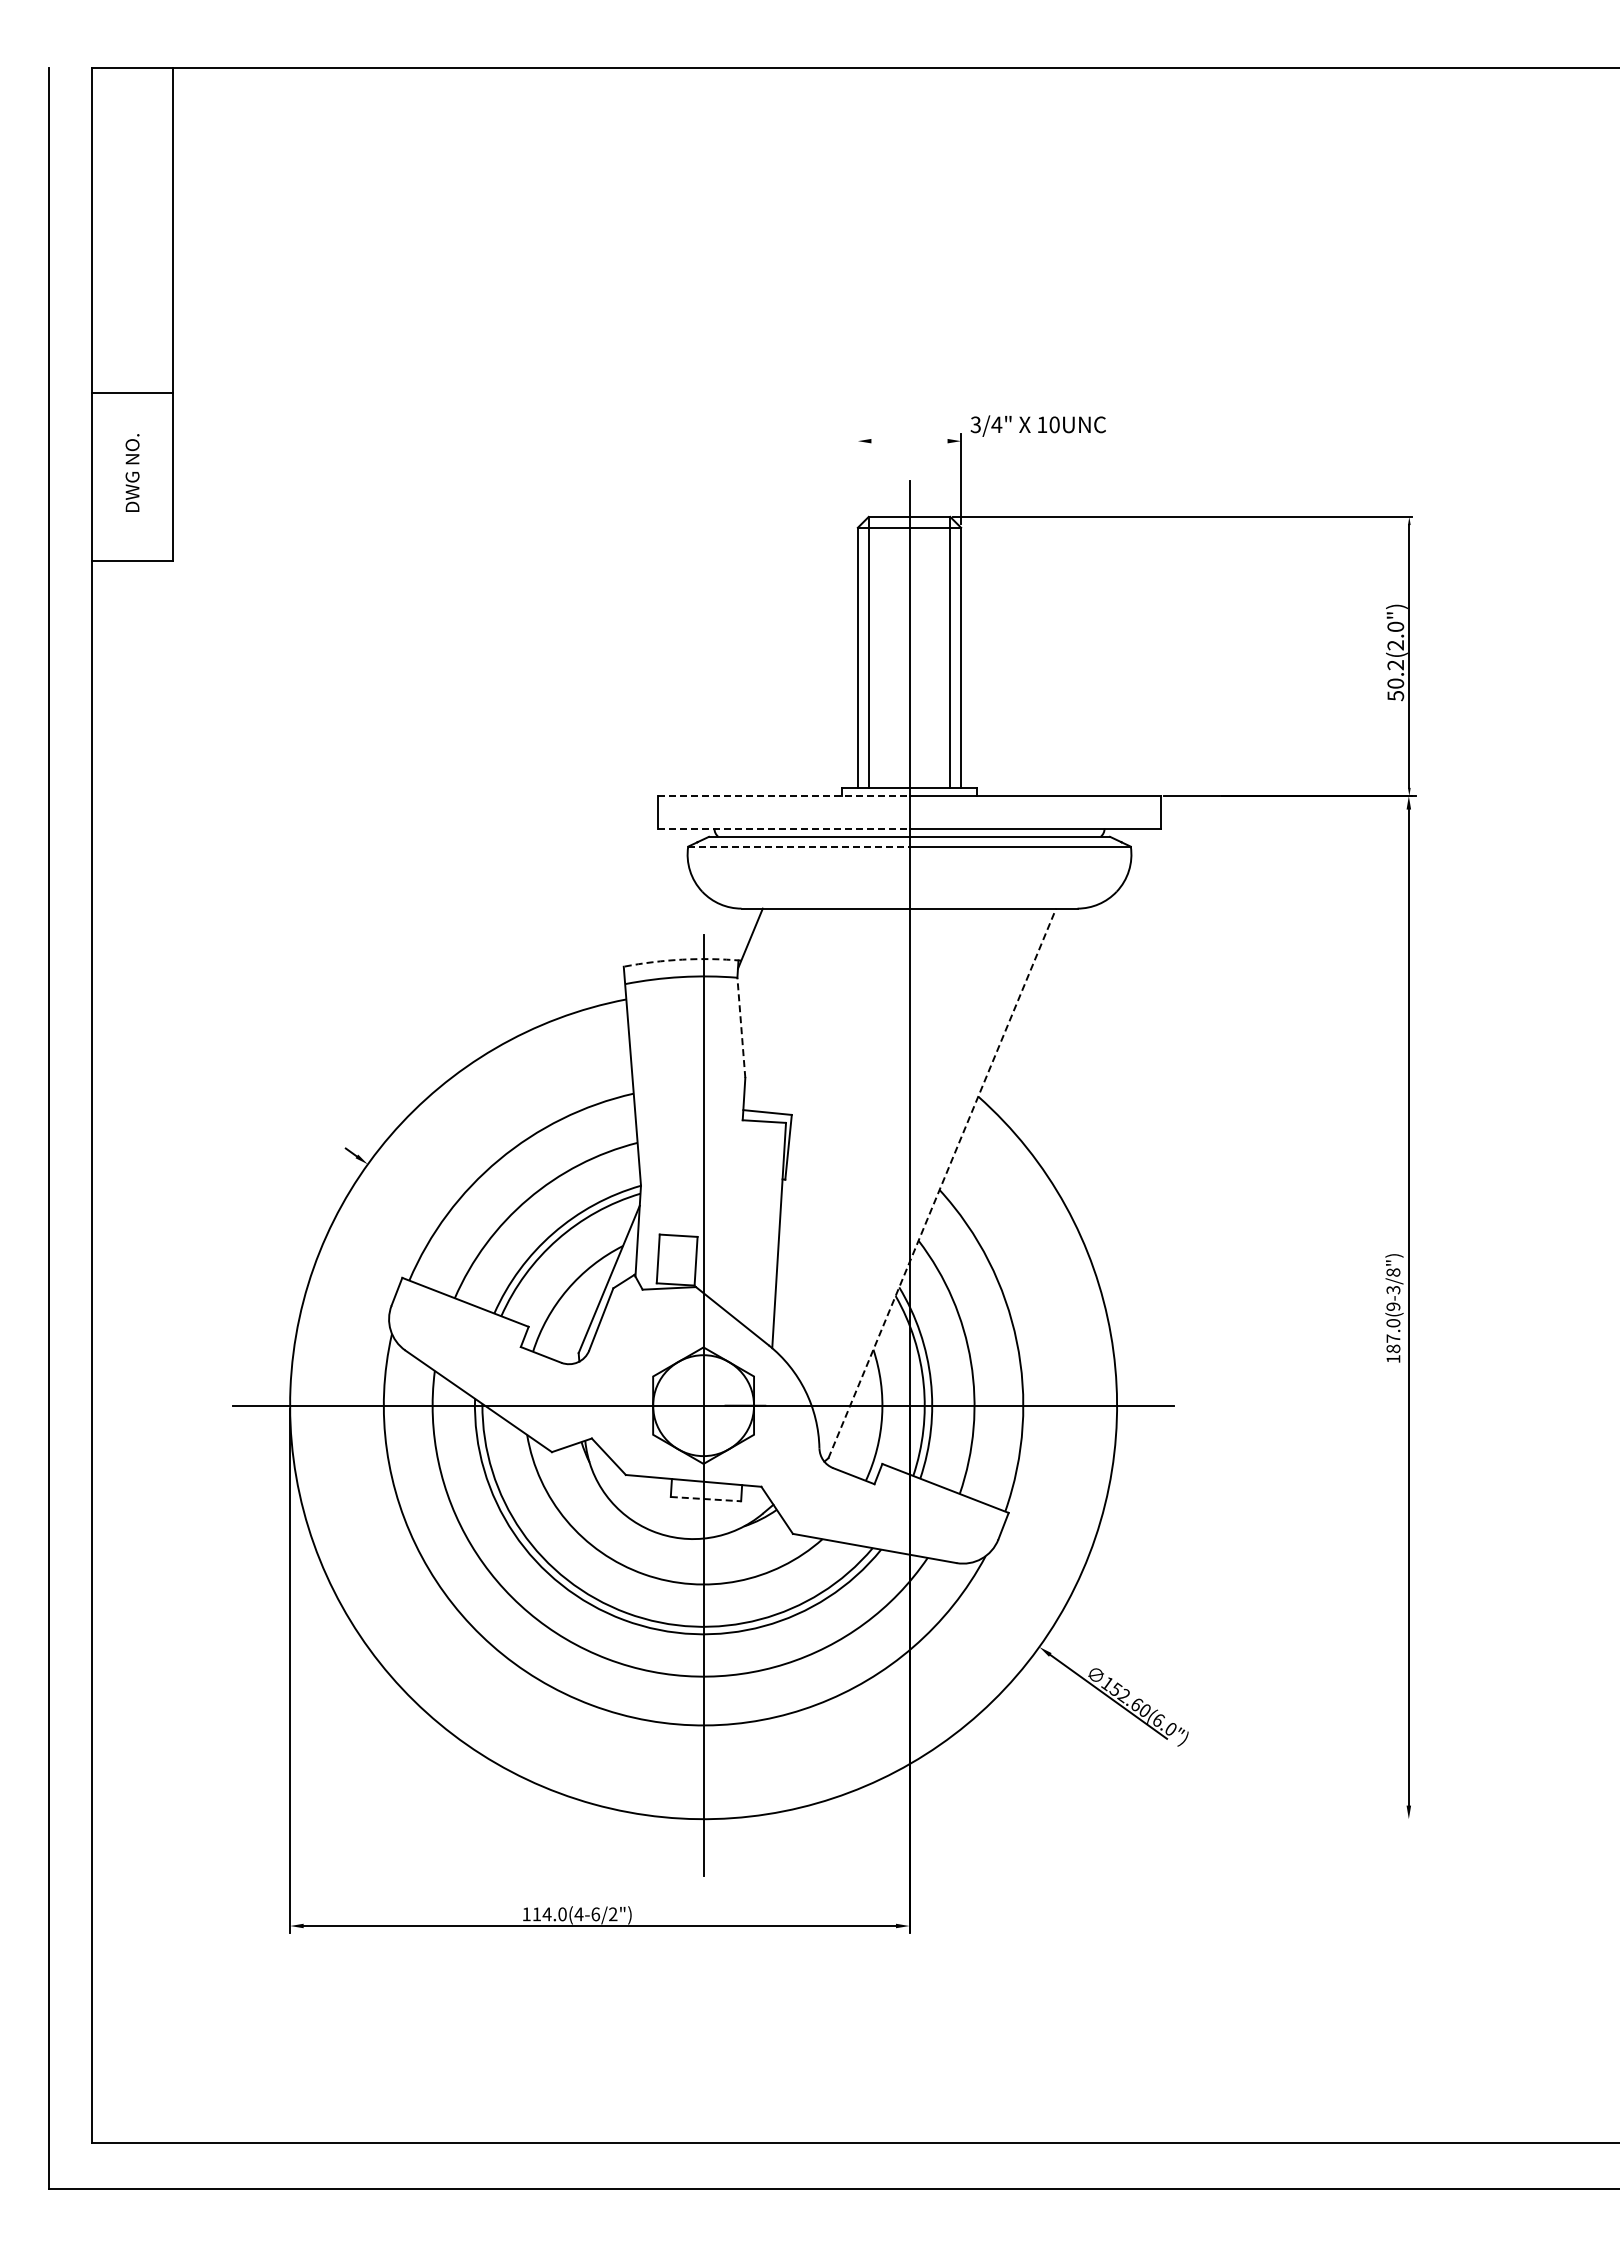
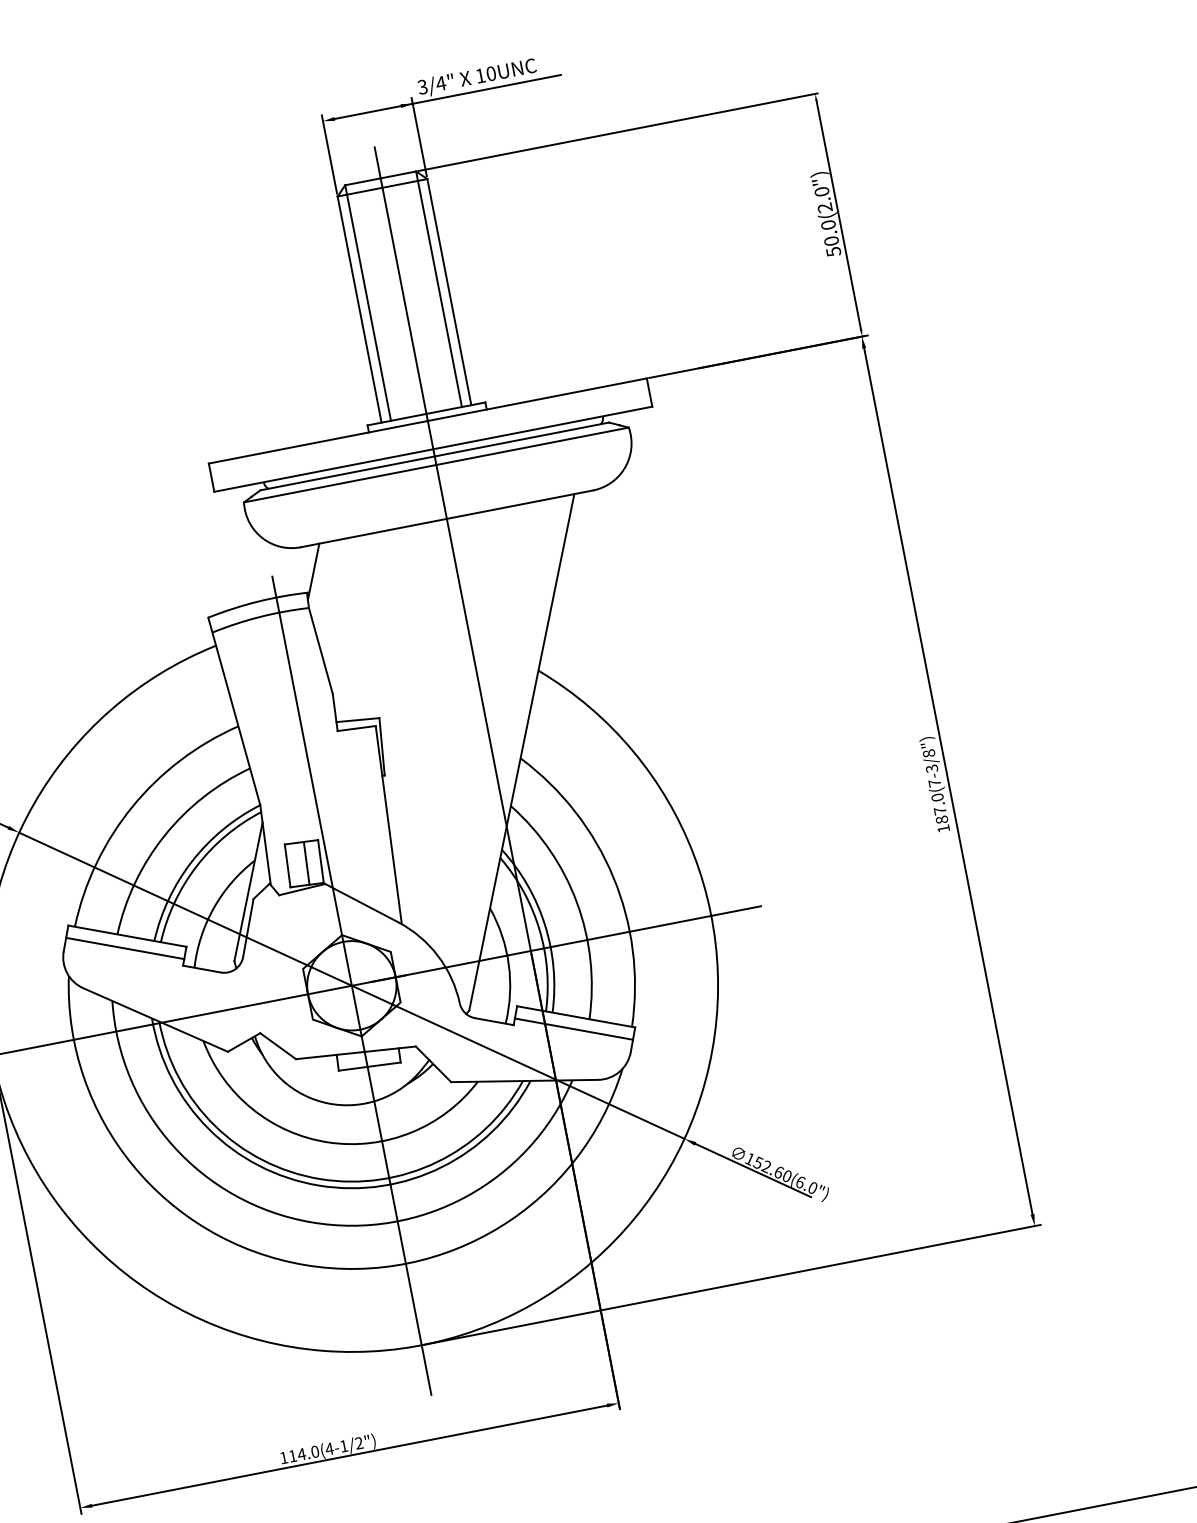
line: (1001, 441) -> (447, 97), added
line: (857, 479) -> (329, 154), added
text: (1395, 665) -> (828, 225), 50.2(2.0") -> 50.0(2.0")
line: (783, 796) -> (318, 442), dashed -> solid
line: (783, 828) -> (323, 470), dashed -> solid
line: (798, 846) -> (339, 483), dashed -> solid
arc: (682, 959) -> (258, 601), dashed -> solid
line: (741, 1027) -> (320, 650), dashed -> solid
line: (942, 1182) -> (521, 751), dashed -> solid
line: (679, 1259) -> (306, 862), added
text: (1393, 1306) -> (934, 782), 187.0(9-3/8") -> 187.0(7-3/8")
line: (460, 1315) -> (125, 948), added
line: (703, 1405) -> (351, 985), added
line: (706, 1499) -> (370, 1066), dashed -> solid
line: (940, 1501) -> (574, 1029), added
line: (1060, 1819) -> (732, 1285), added
text: (595, 1914) -> (343, 1446), 114.0(4-6/2") -> 114.0(4-1/2")

